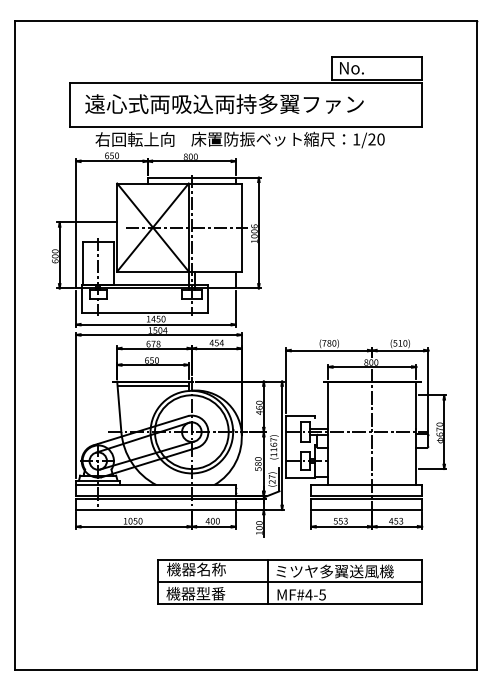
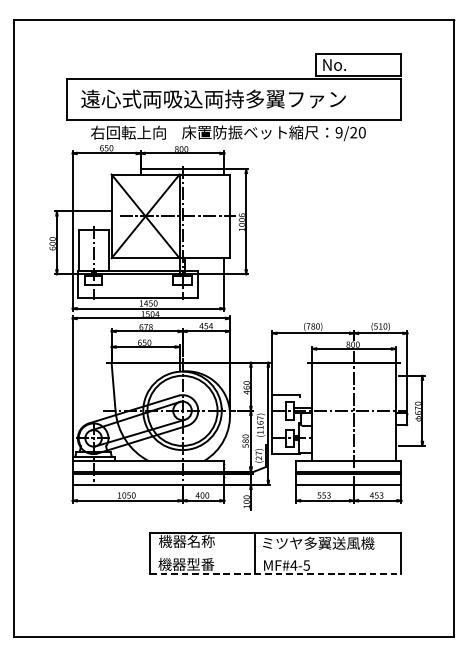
text: (356, 139) -> (339, 132), 1/20 -> 9/20
line: (152, 385) -> (145, 366), removed
line: (289, 582) -> (275, 553), removed
line: (290, 604) -> (276, 574), solid -> dashed

